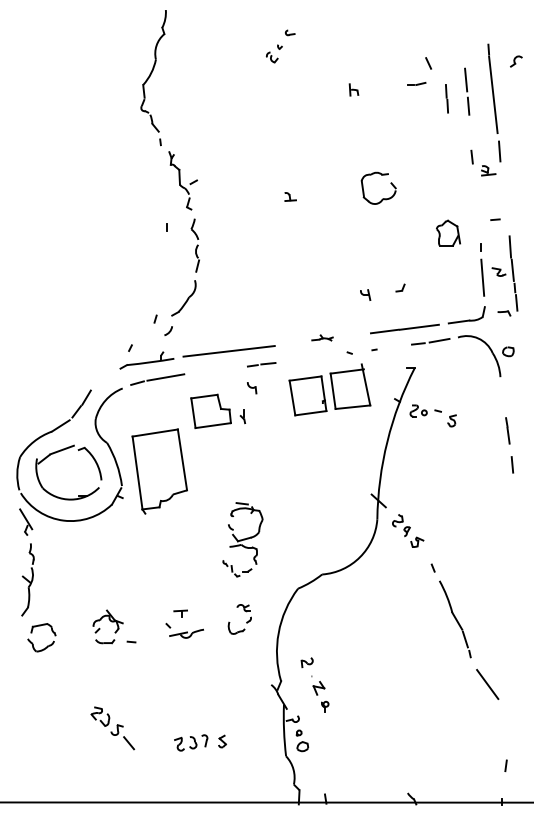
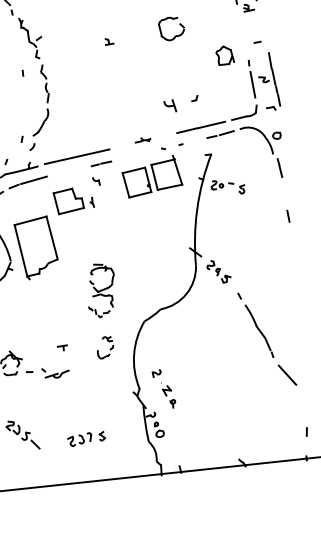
part: (365, 294) -> (170, 105), size x1.6
line: (507, 430) -> (279, 167), moved
part: (184, 630) -> (55, 372), moved

